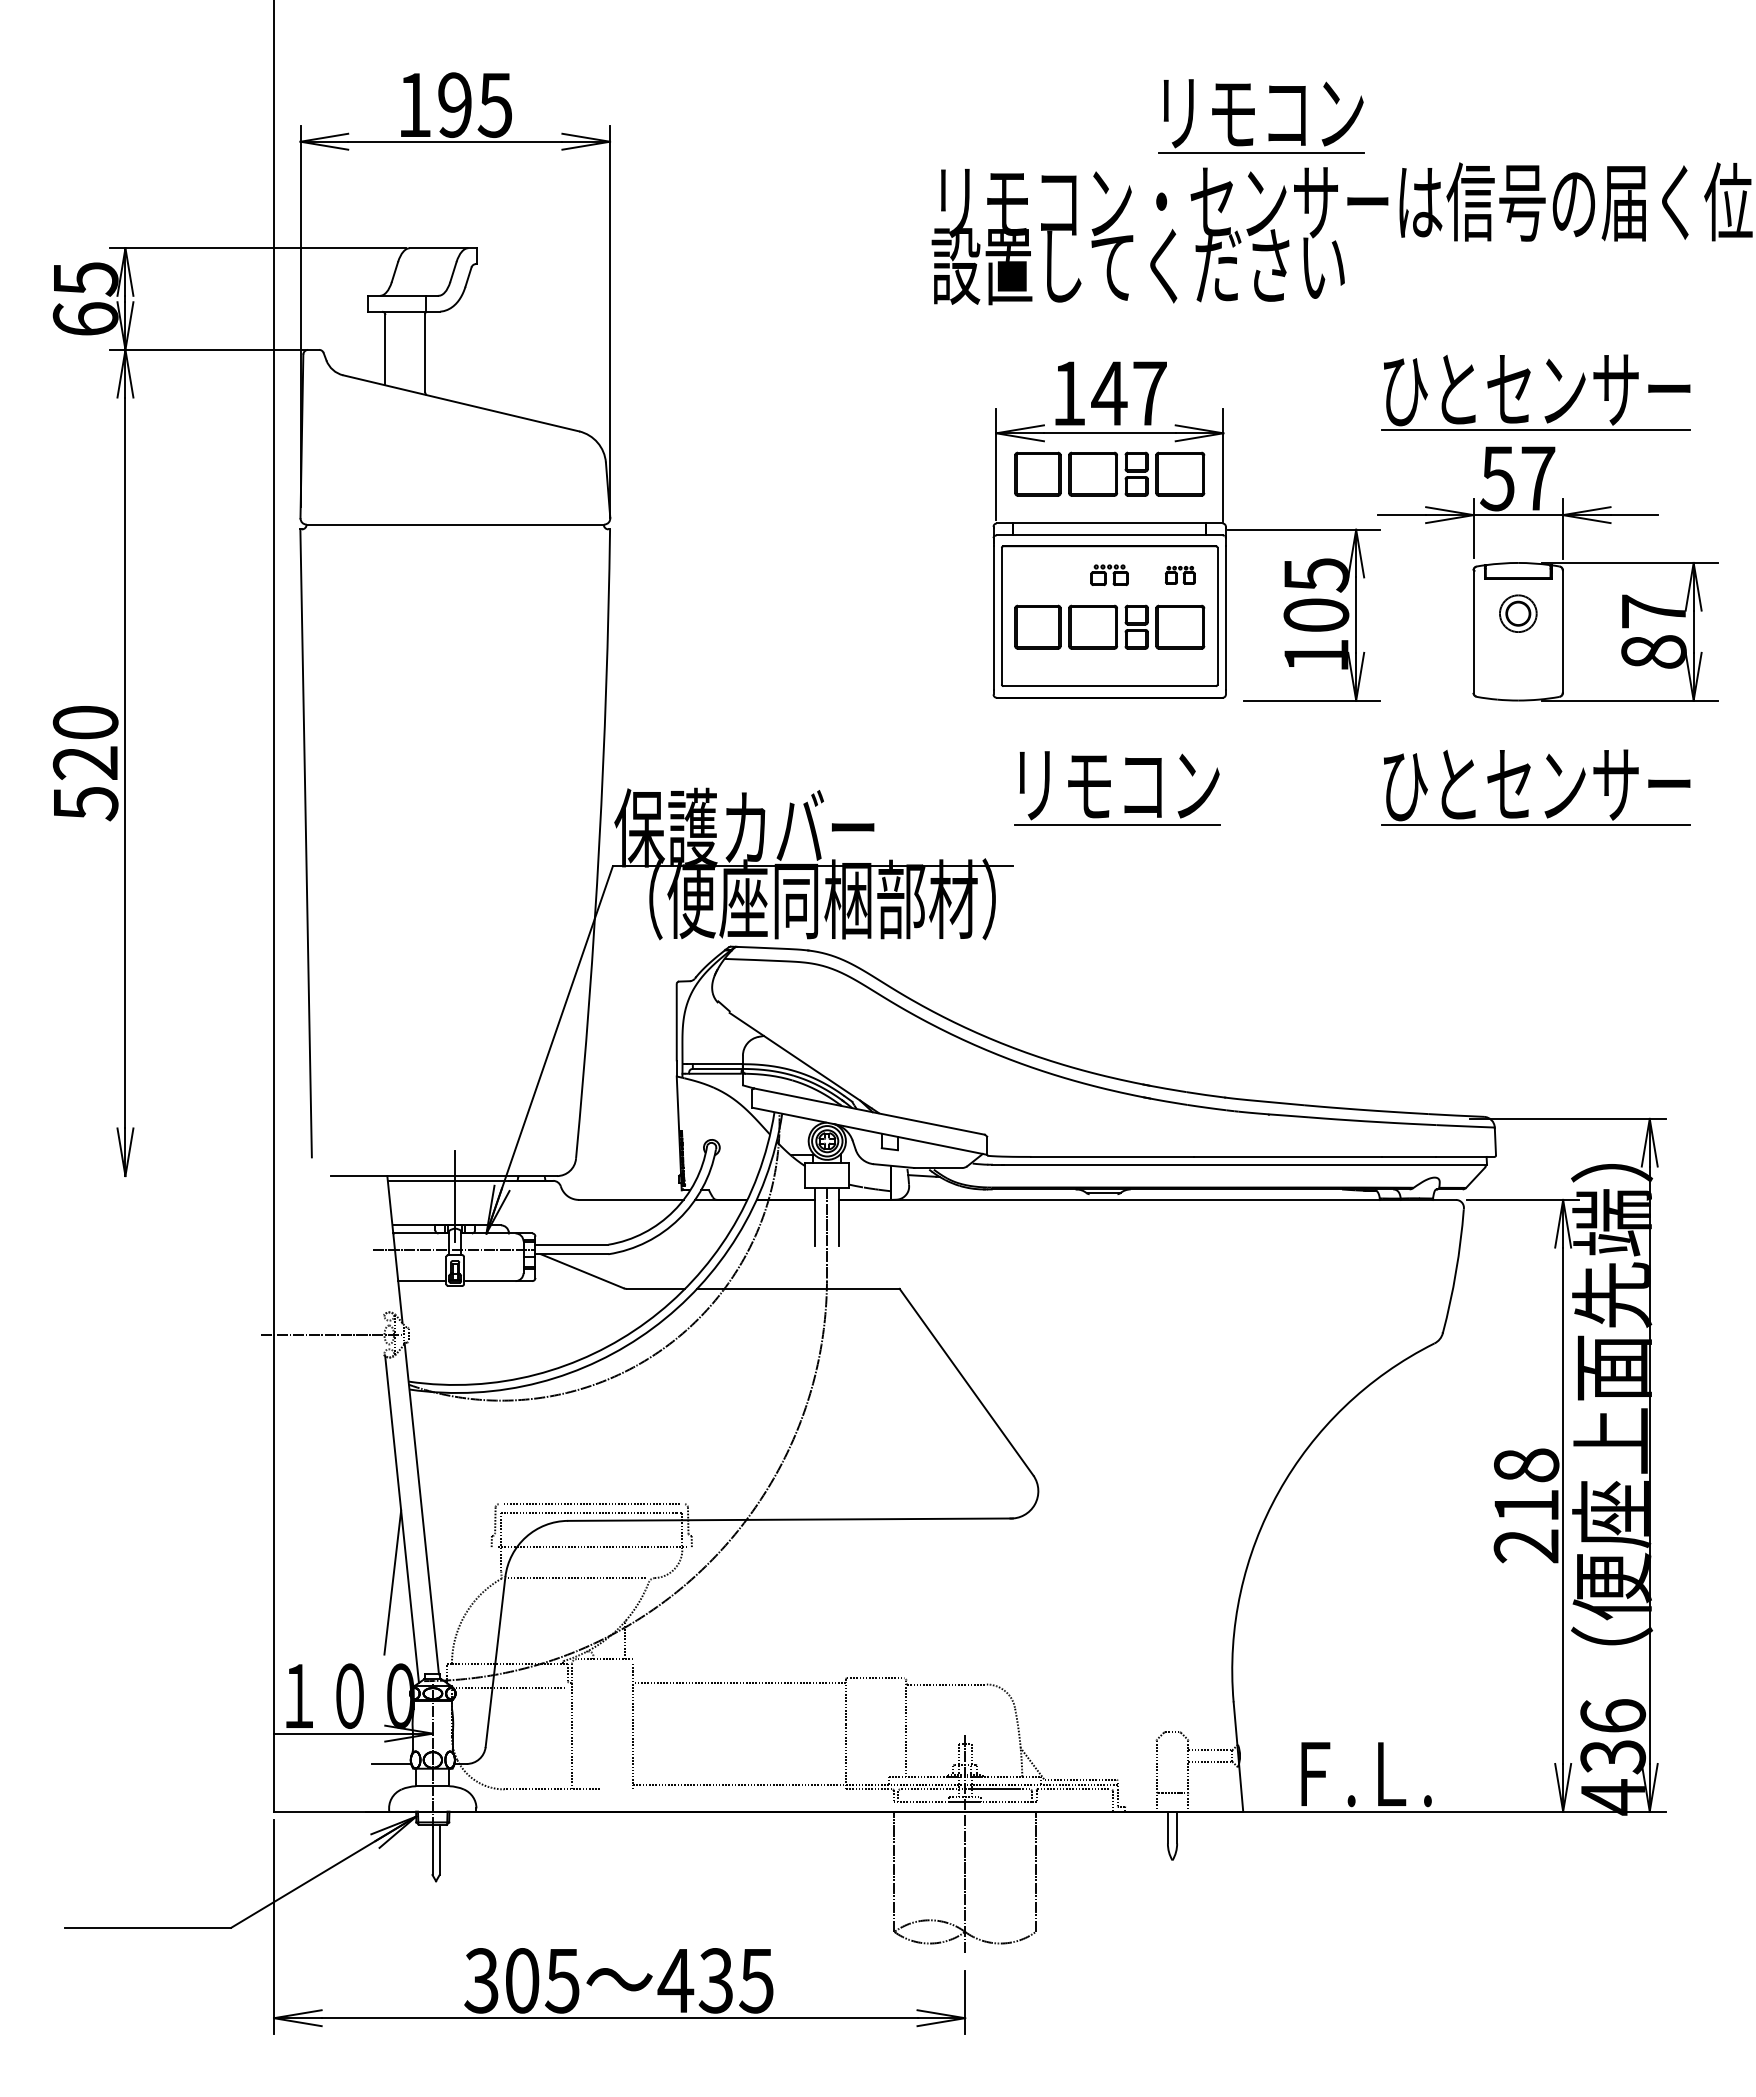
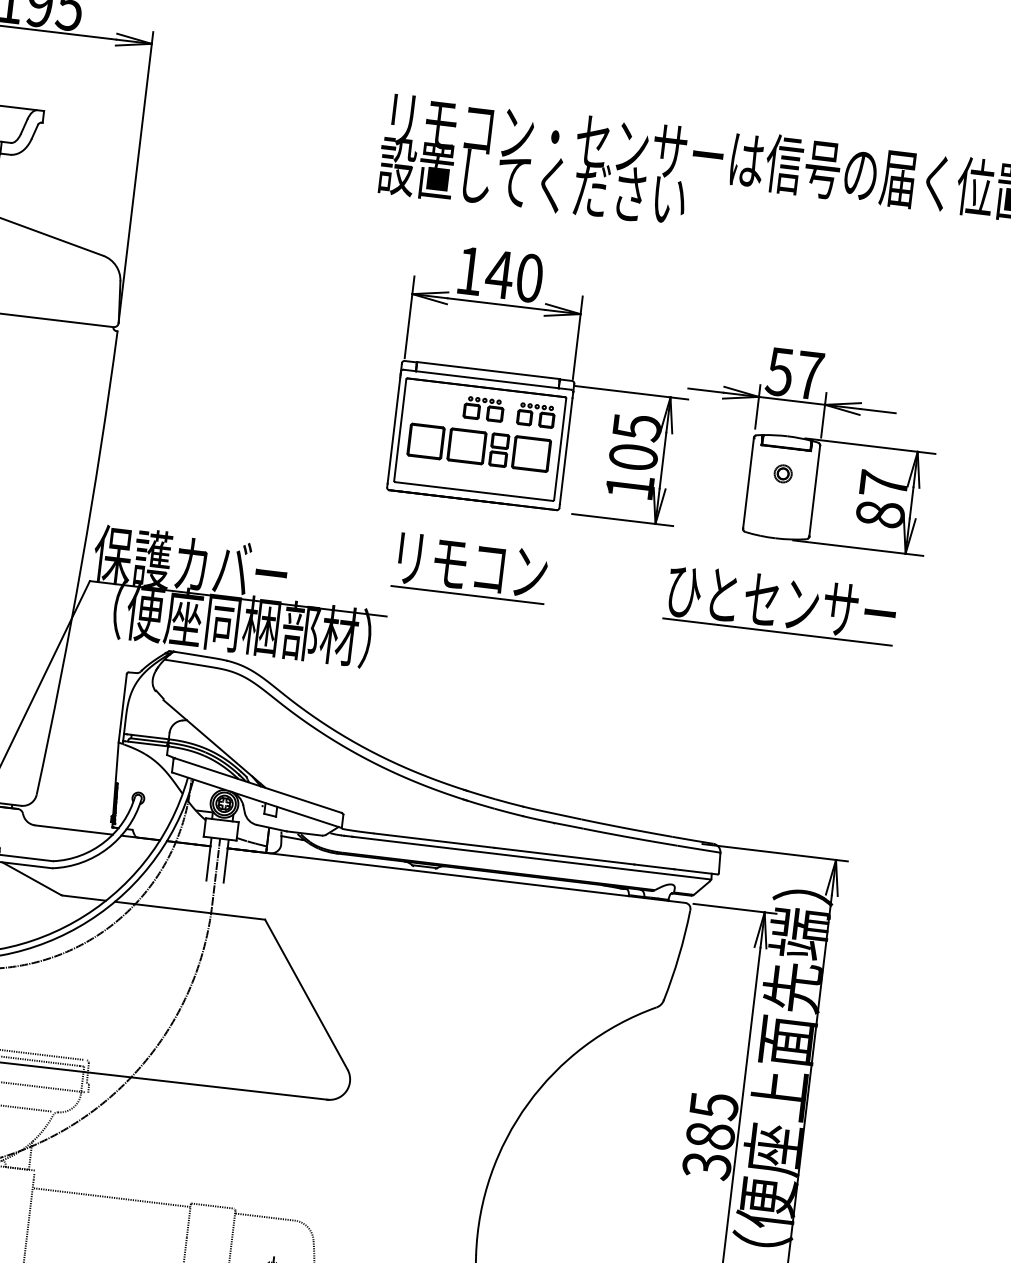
part: (1254, 115) -> (631, 81), removed
part: (1525, 387) -> (808, 306), removed
text: (1149, 393) -> (529, 278), 147 -> 140
part: (1109, 473) -> (492, 333), removed
part: (1109, 575) -> (483, 409), size x1.43
part: (1180, 575) -> (536, 415), size x1.67
part: (1517, 613) -> (782, 473), size x0.62
text: (1526, 1506) -> (710, 1136), 218 -> 385

